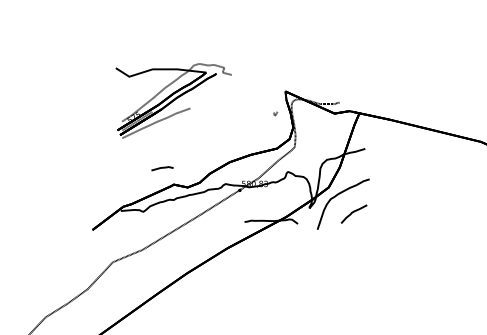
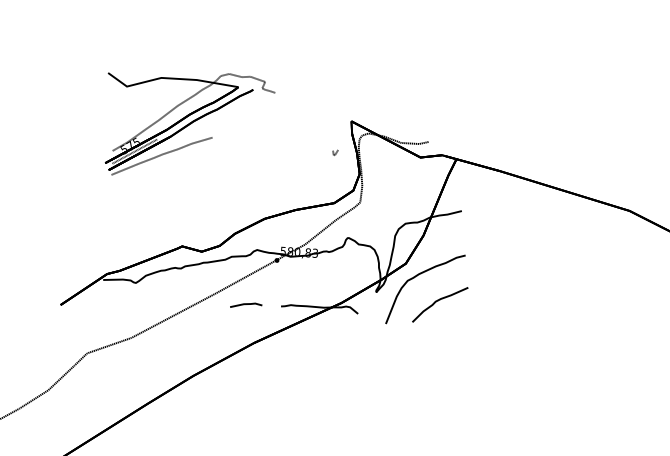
line: (162, 168) -> (246, 305), moved
part: (353, 213) -> (439, 303), size x1.43

